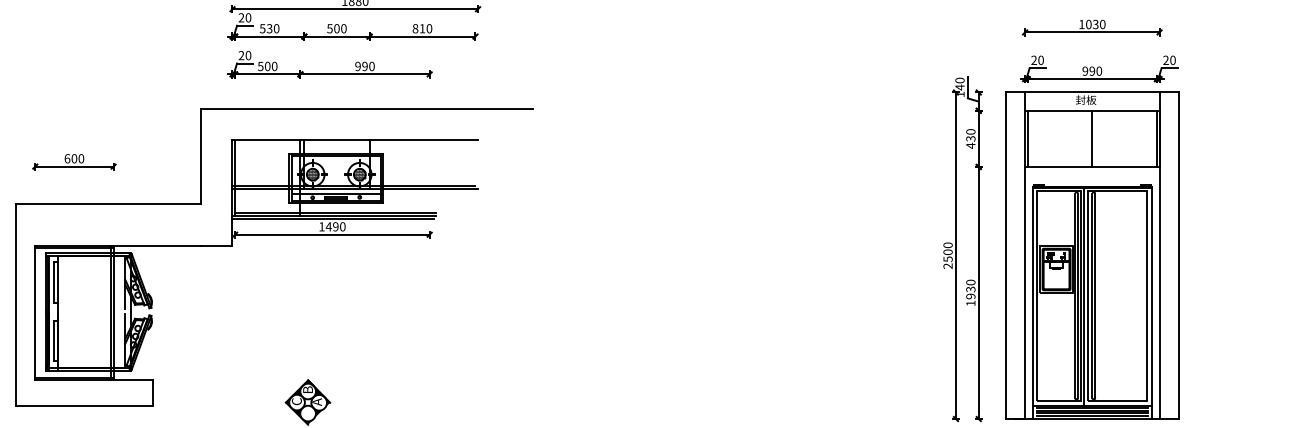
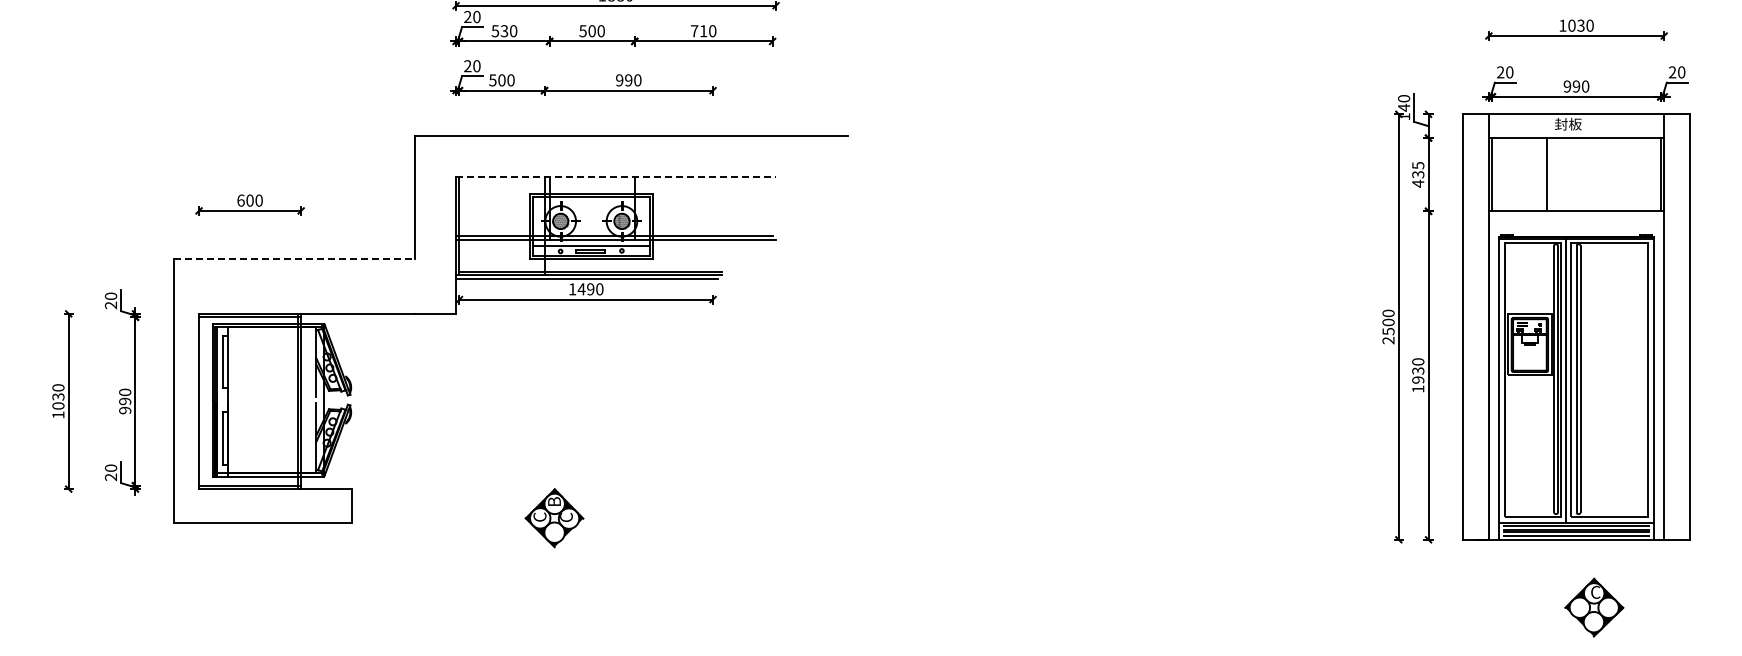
text: (415, 28) -> (694, 31), 810 -> 710
text: (971, 131) -> (1418, 165), 430 -> 435
line: (1091, 138) -> (1546, 174), moved
line: (355, 140) -> (616, 176), solid -> dashed
line: (108, 203) -> (294, 259), solid -> dashed
text: (317, 401) -> (566, 517), A -> C

